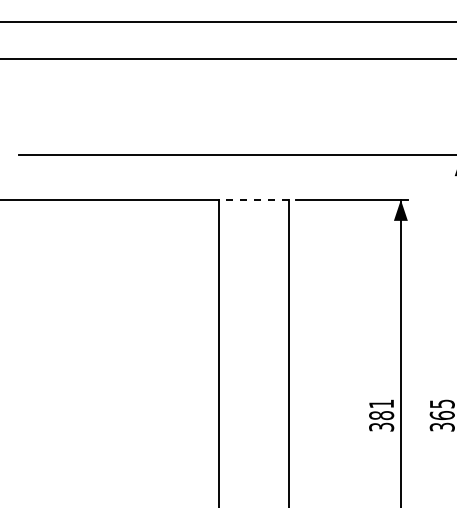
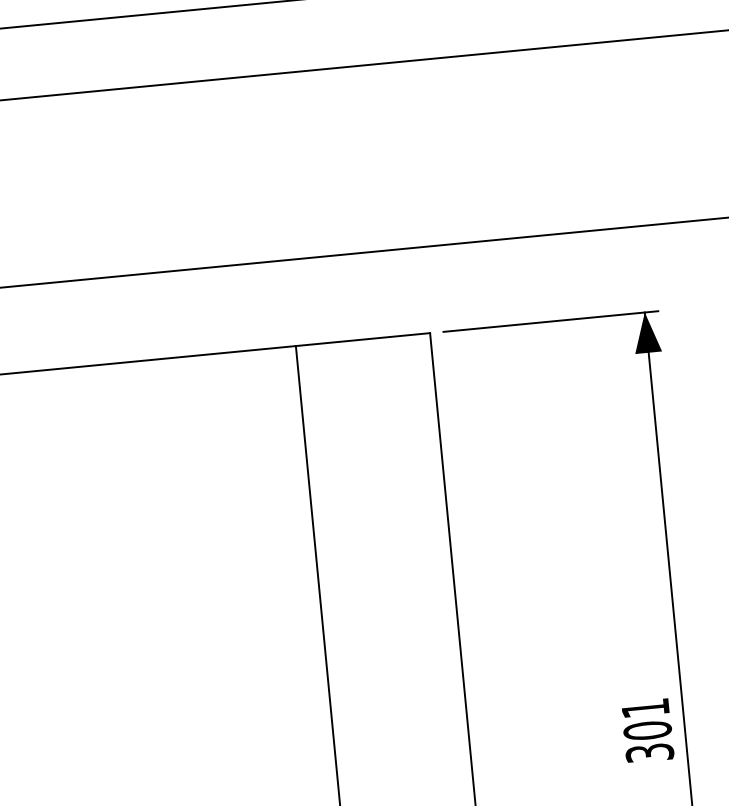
line: (254, 199) -> (363, 338), dashed -> solid
text: (381, 415) -> (647, 730), 381 -> 301

